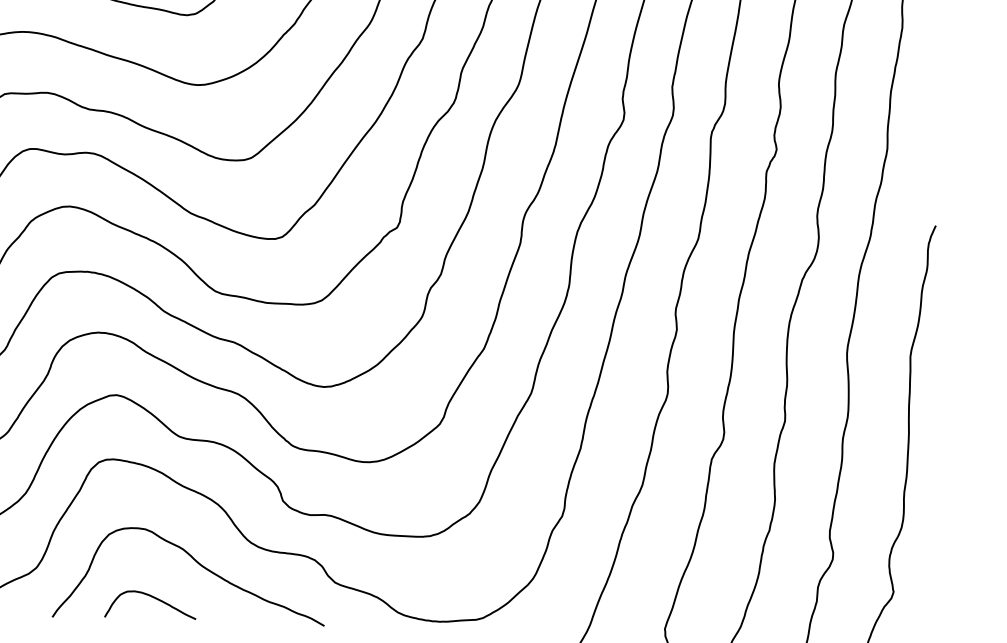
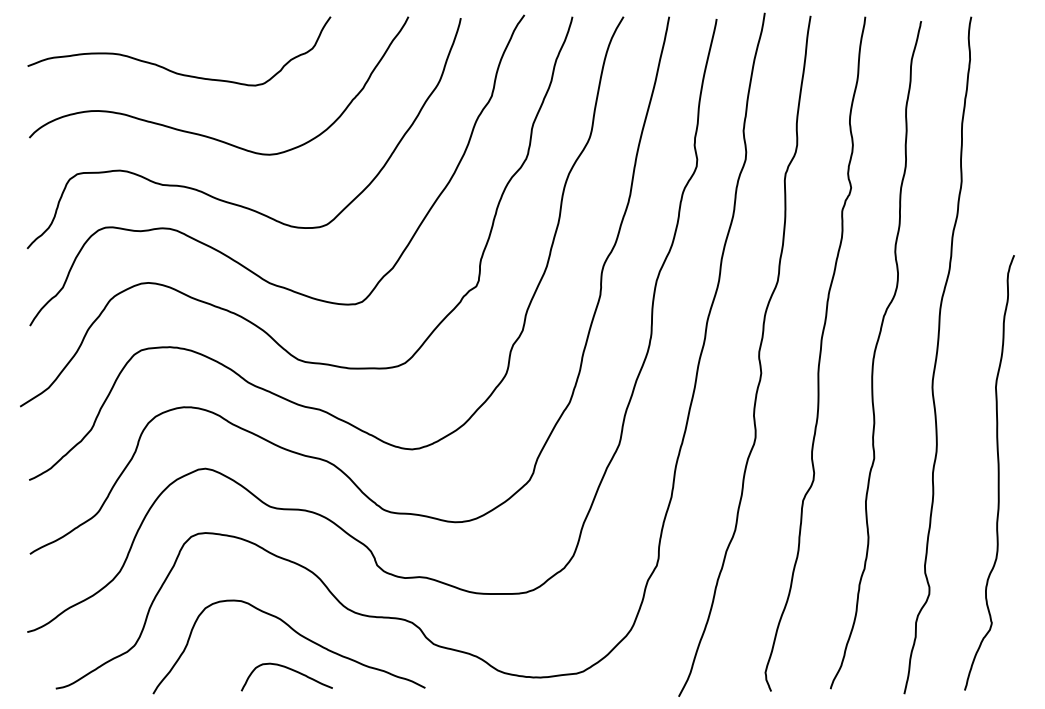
curve: (152, 598) -> (288, 669), moved

